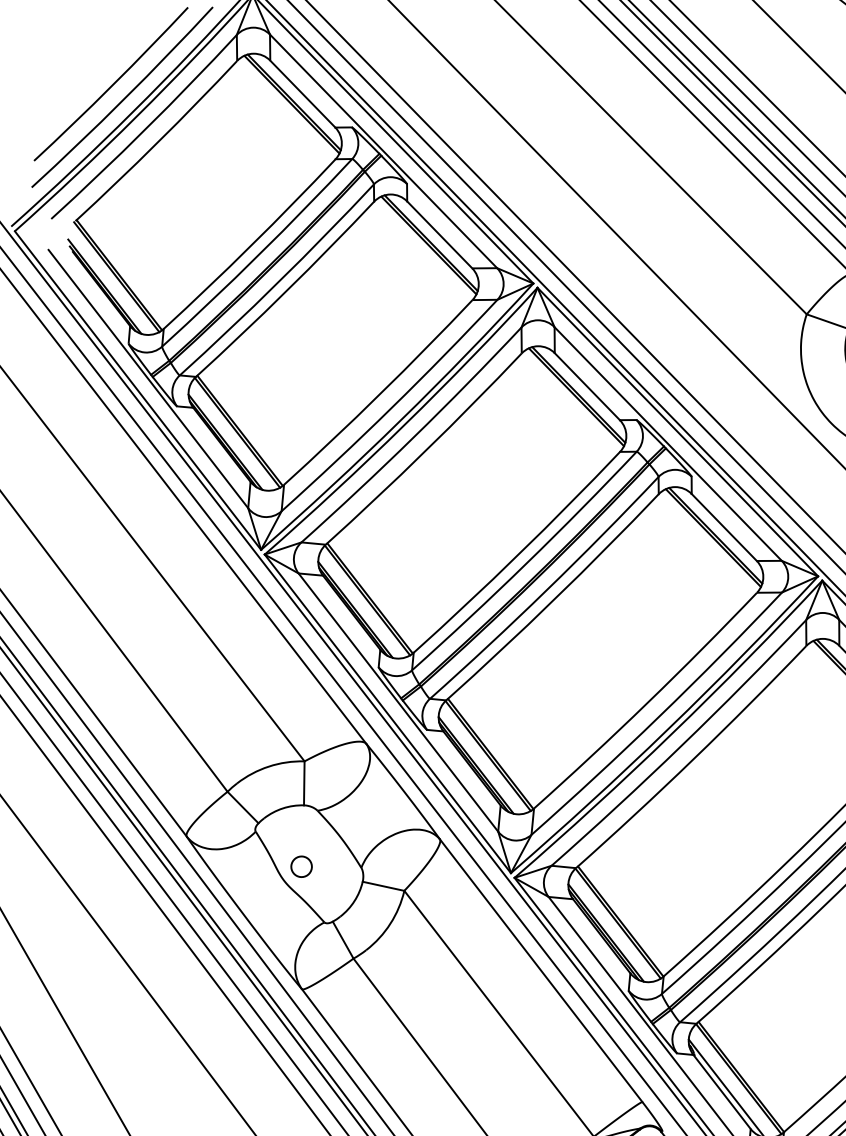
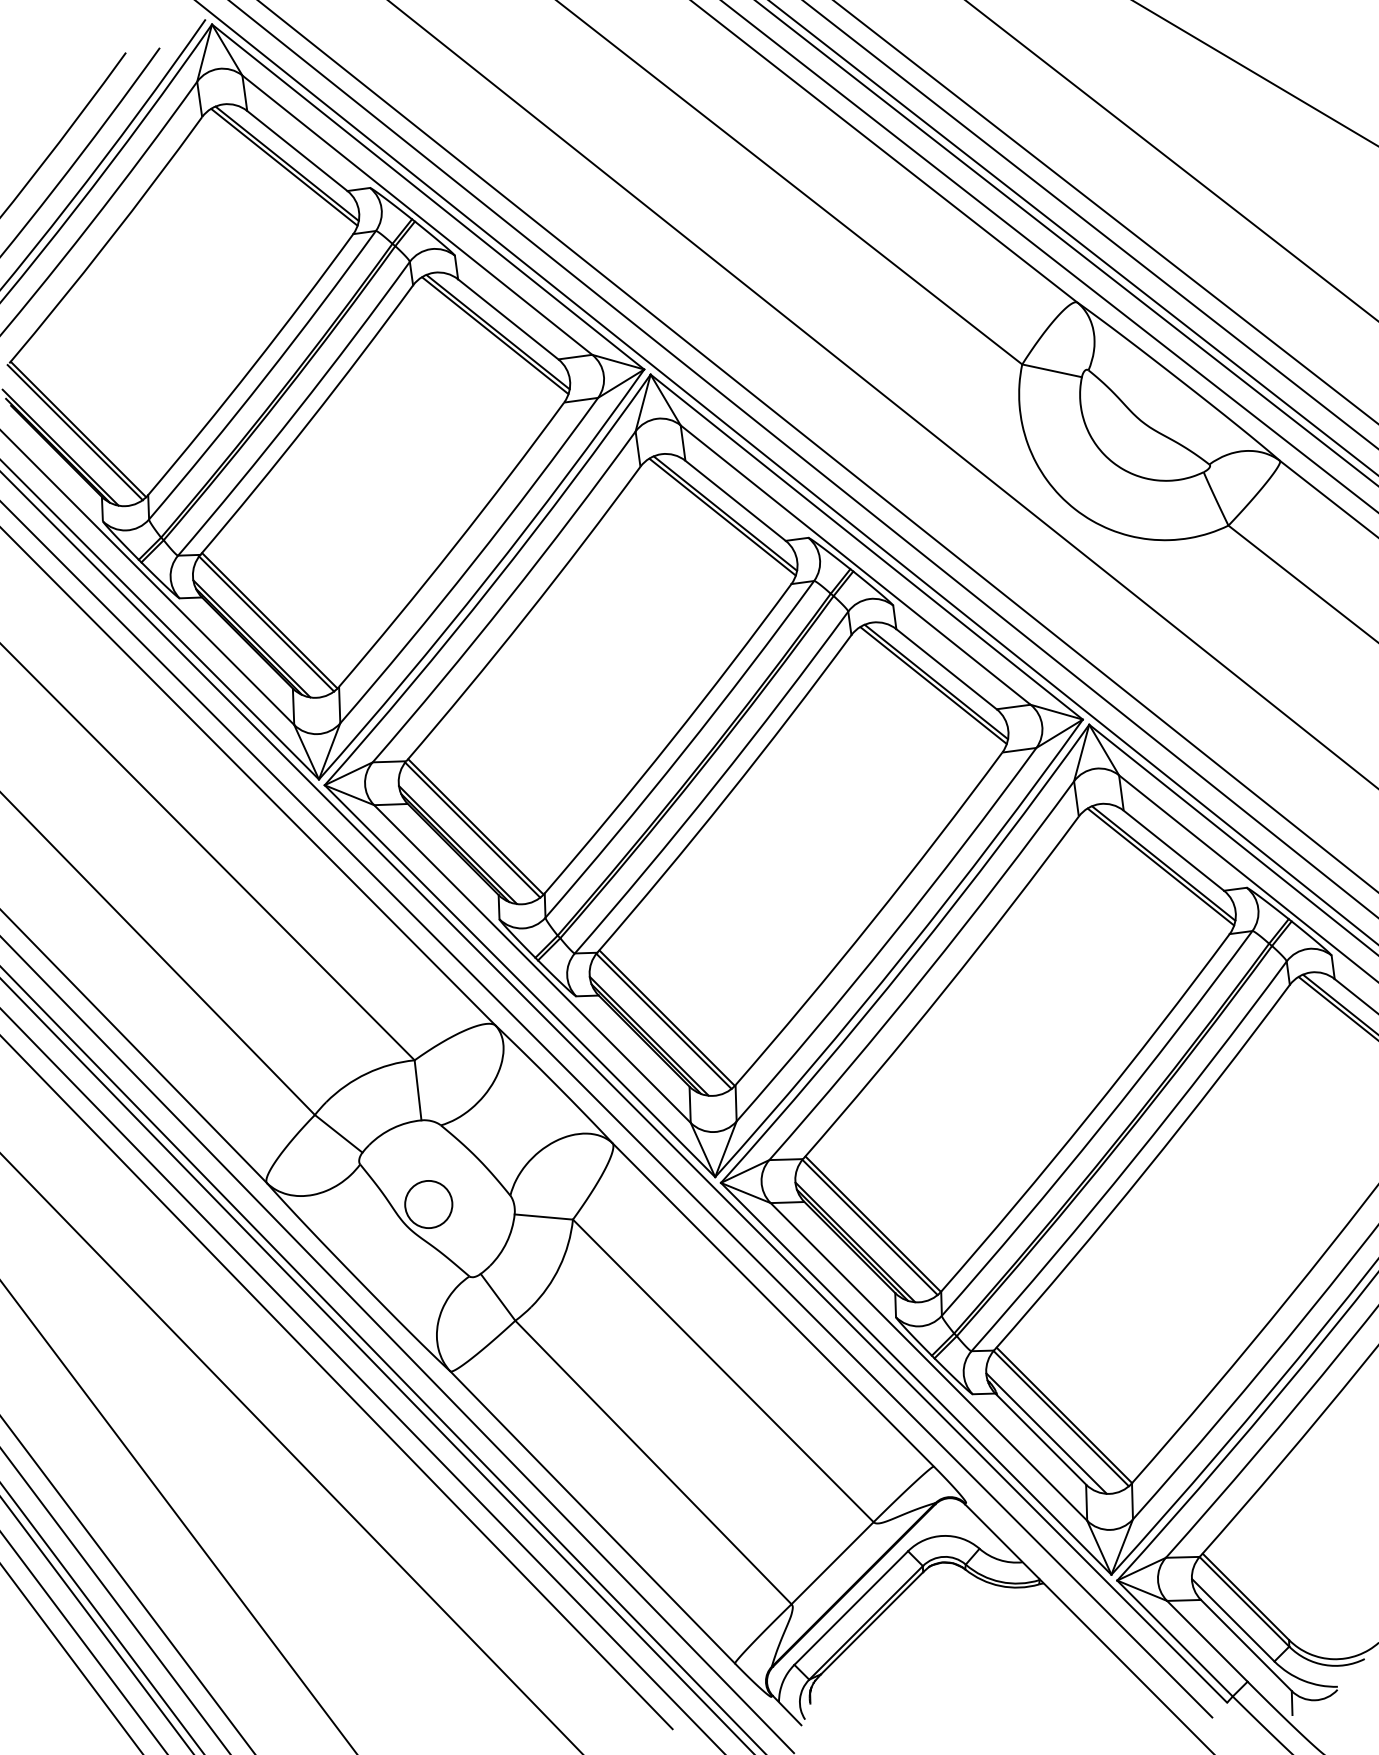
circle: (301, 866) -> (428, 1204), size x1.67

